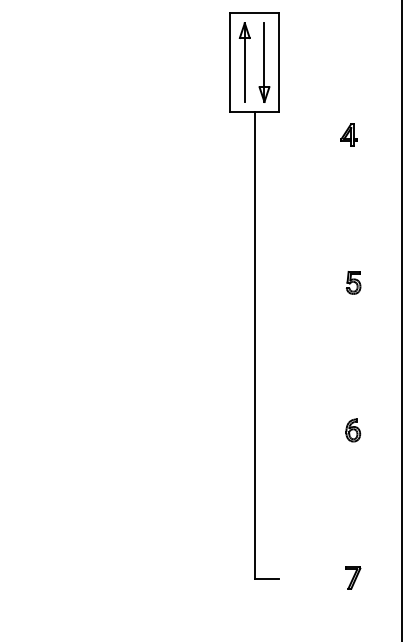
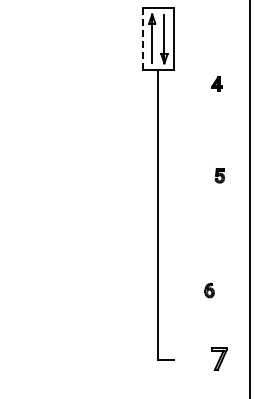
line: (230, 61) -> (143, 38), solid -> dashed
part: (353, 430) -> (209, 290), moved
part: (353, 576) -> (219, 358), size x1.6

